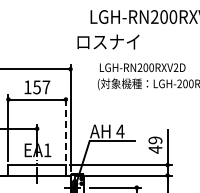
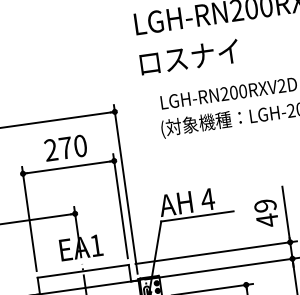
text: (108, 41) -> (189, 56), moved
text: (37, 87) -> (66, 148), 157 -> 270
line: (65, 128) -> (120, 207), dashed -> solid

